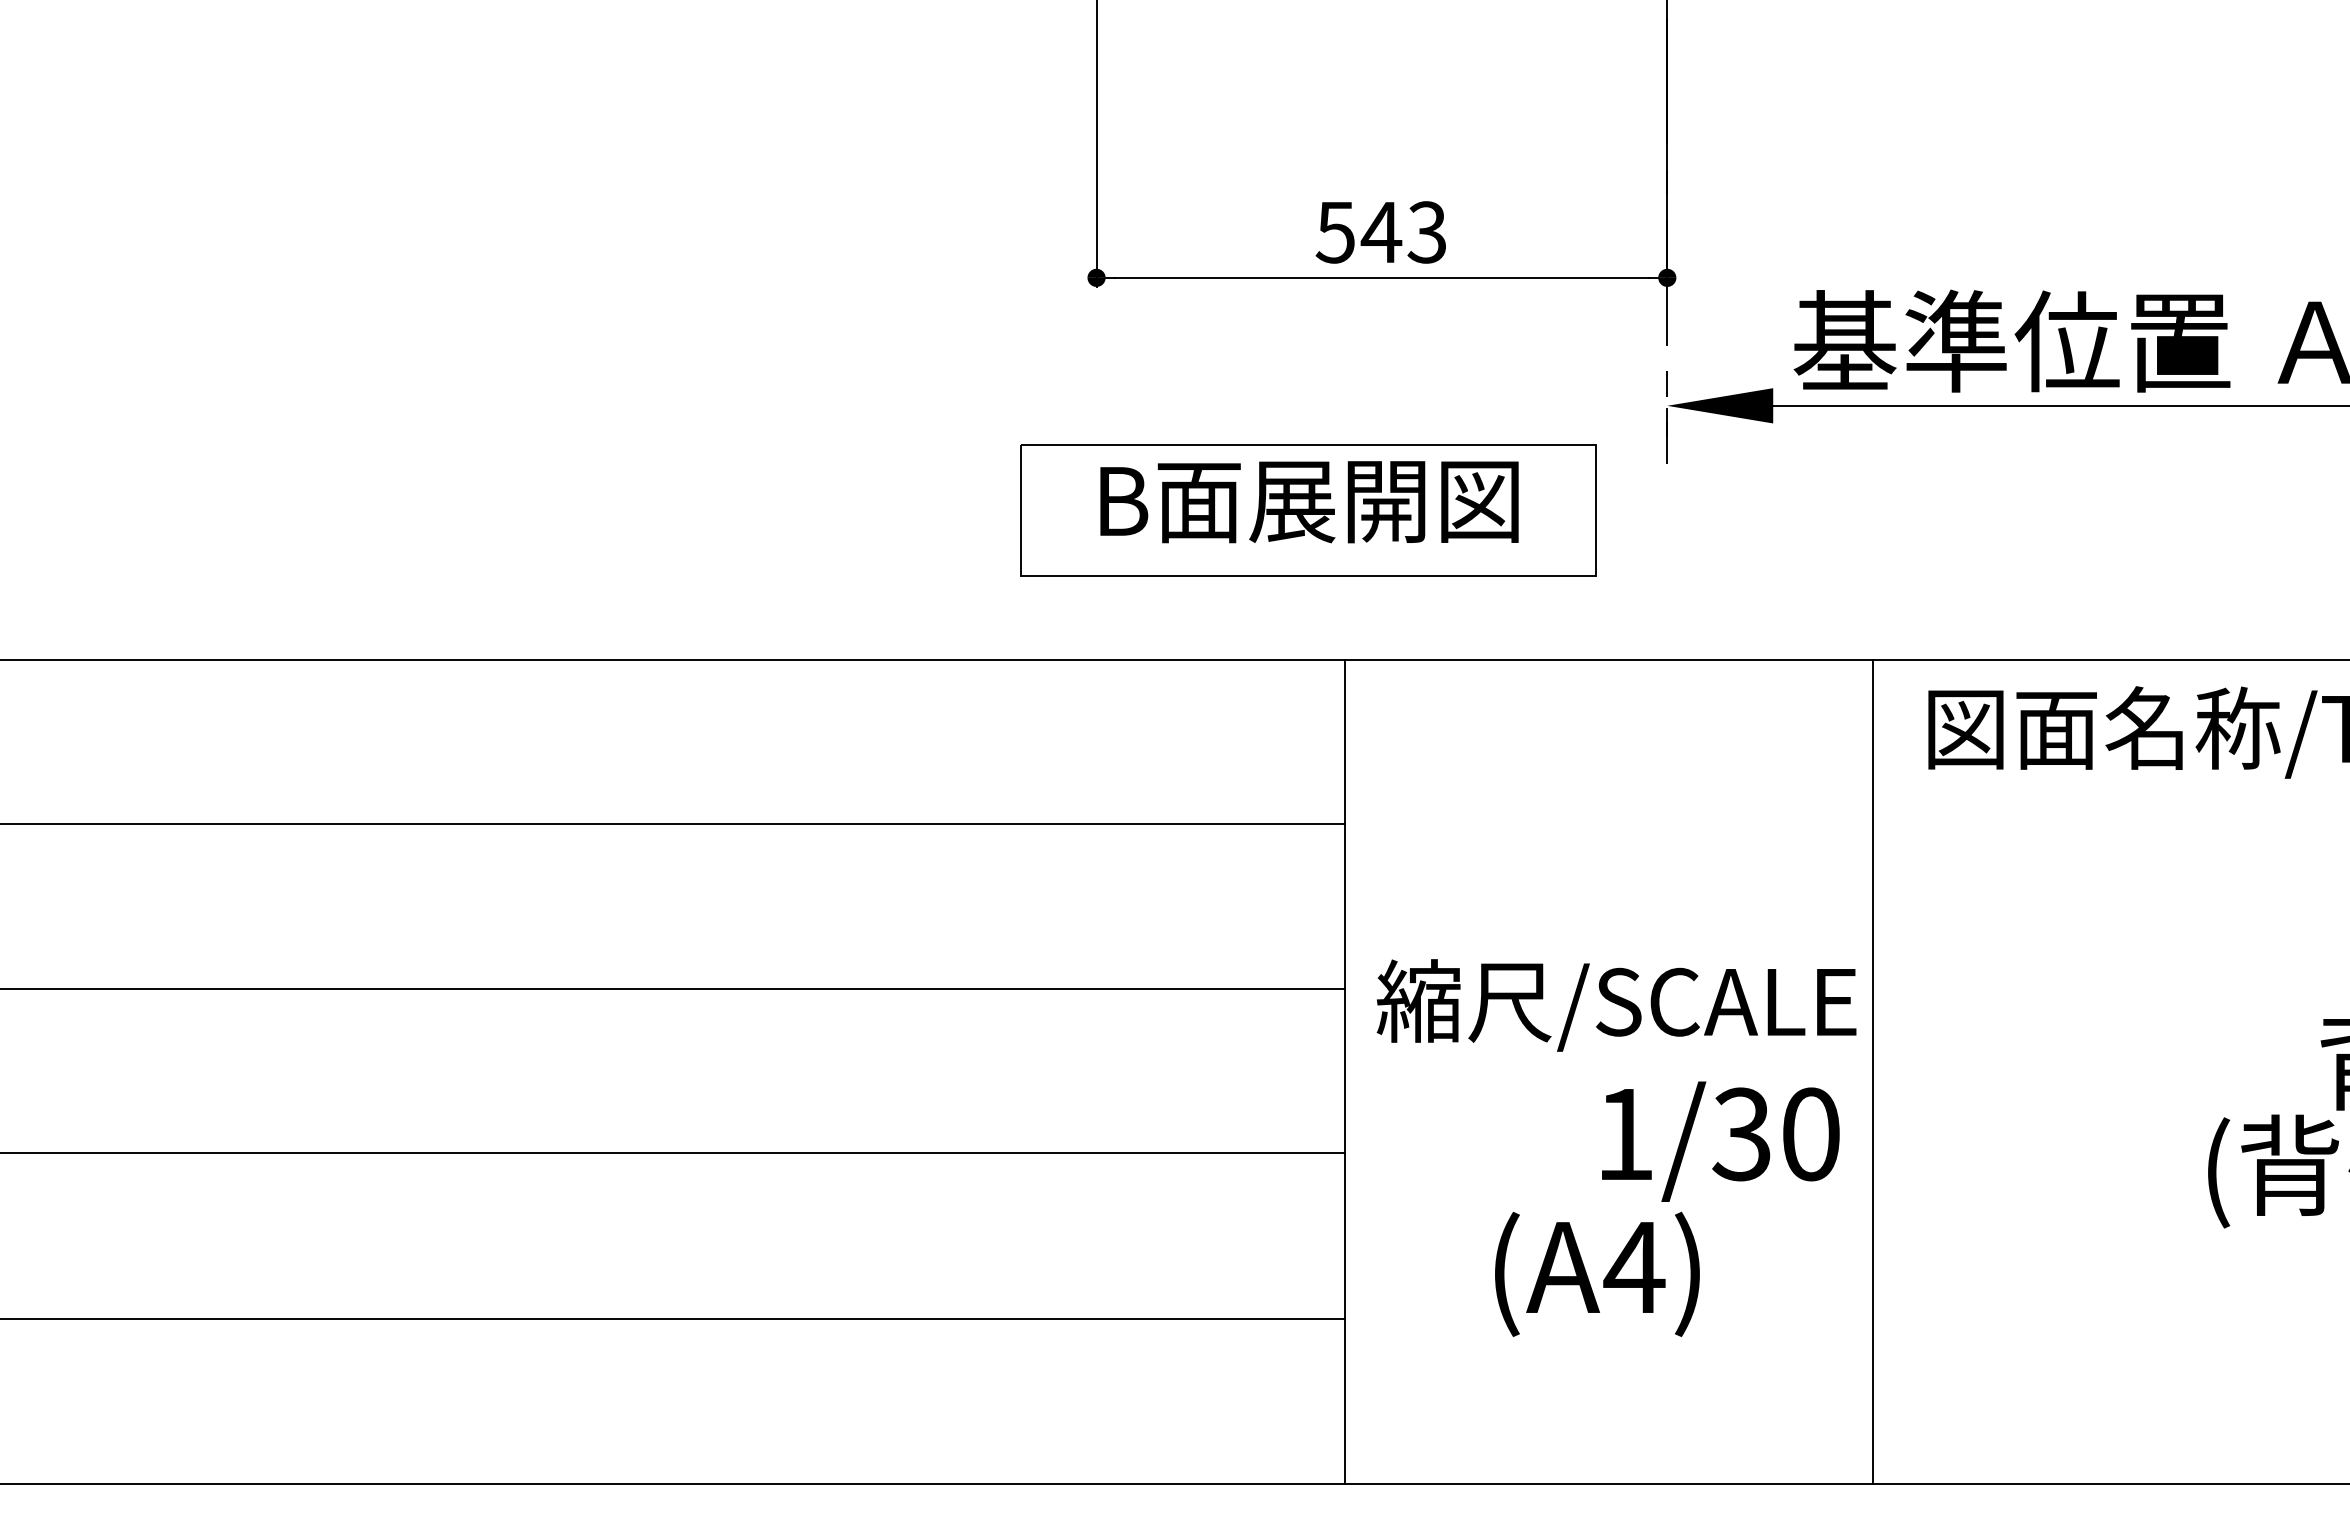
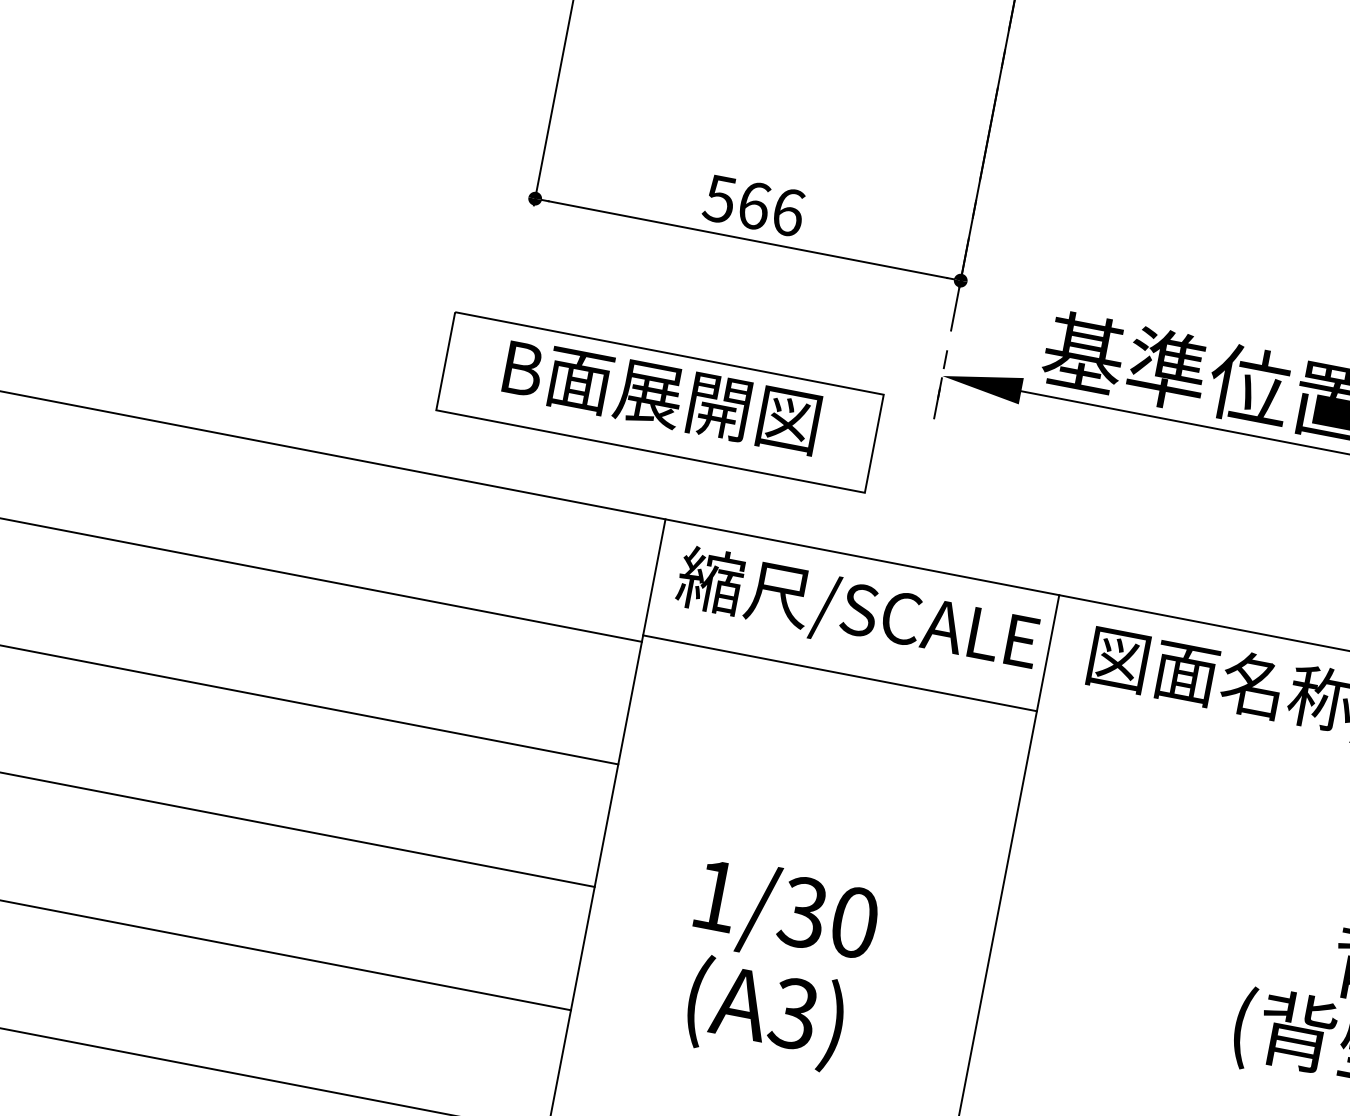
text: (1403, 232) -> (770, 208), 543 -> 566
line: (1608, 815) -> (839, 673), added
text: (1616, 1005) -> (857, 612), moved
text: (1720, 1141) -> (786, 914), moved
text: (1634, 1267) -> (794, 1013), (A4) -> (A3)

